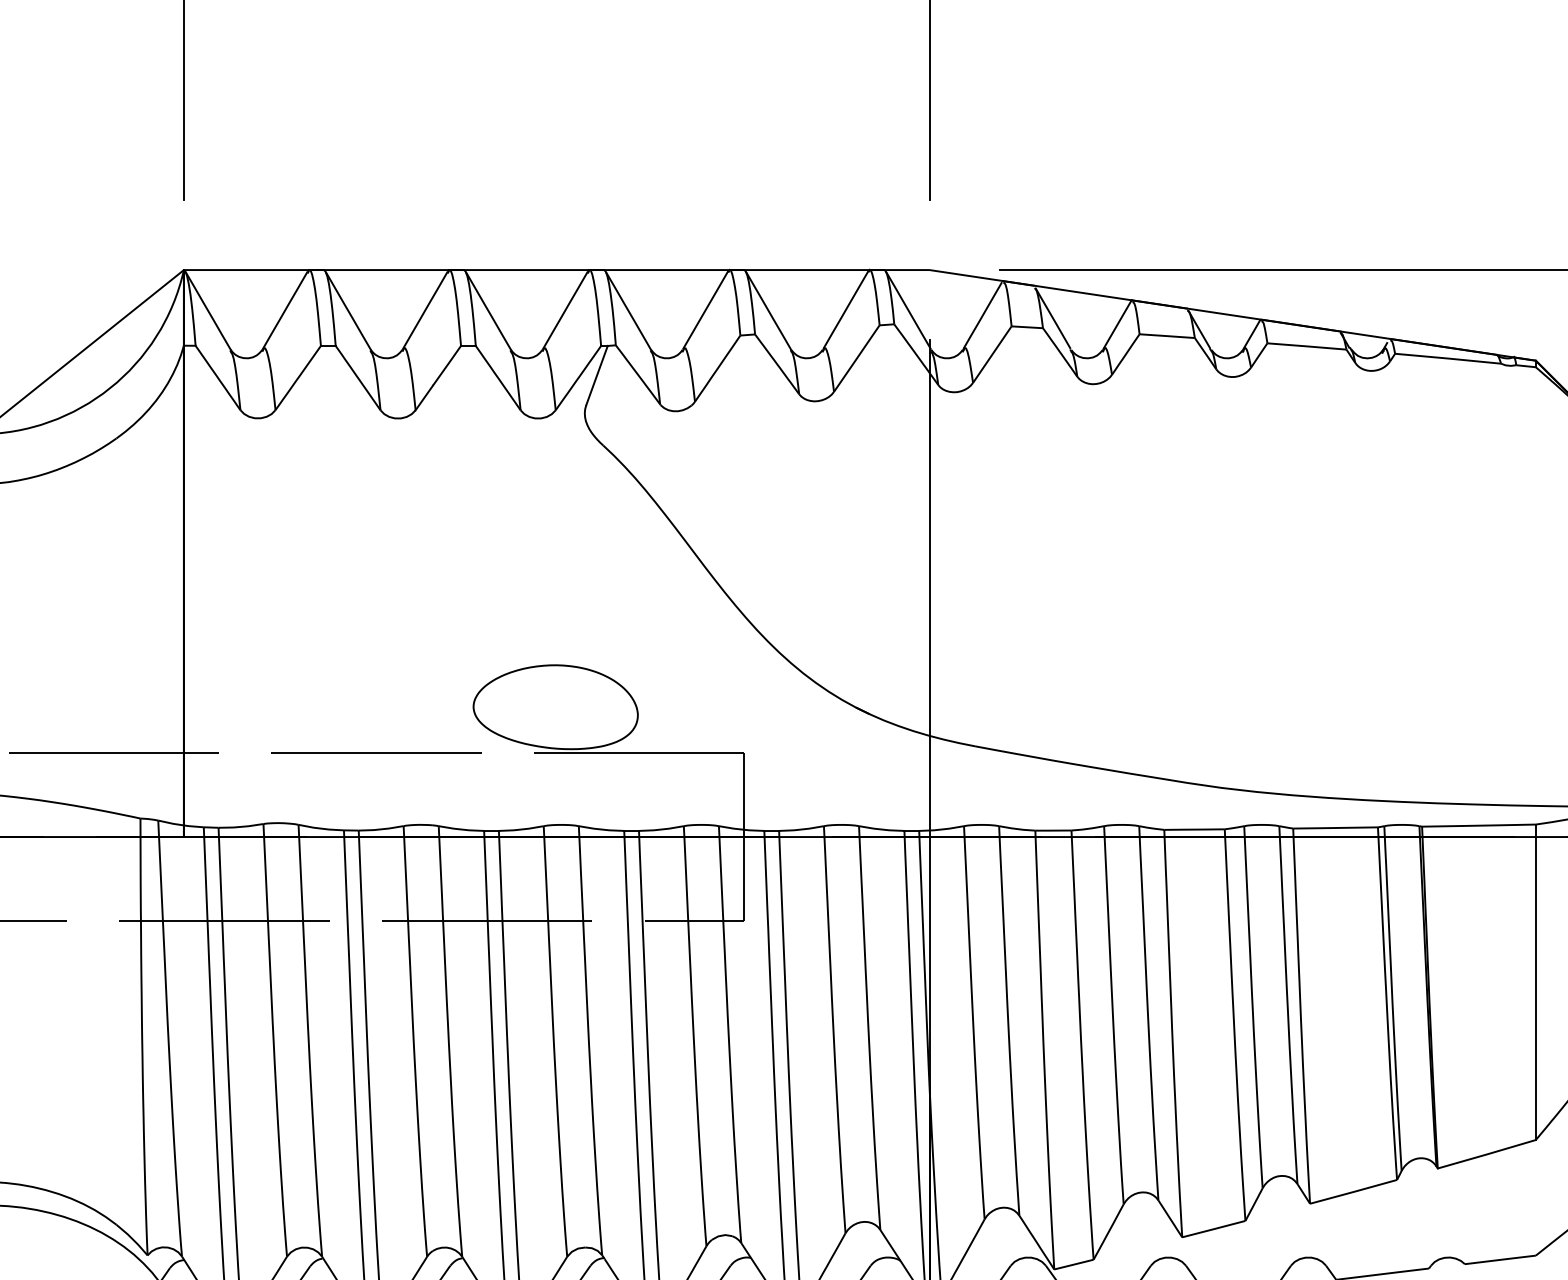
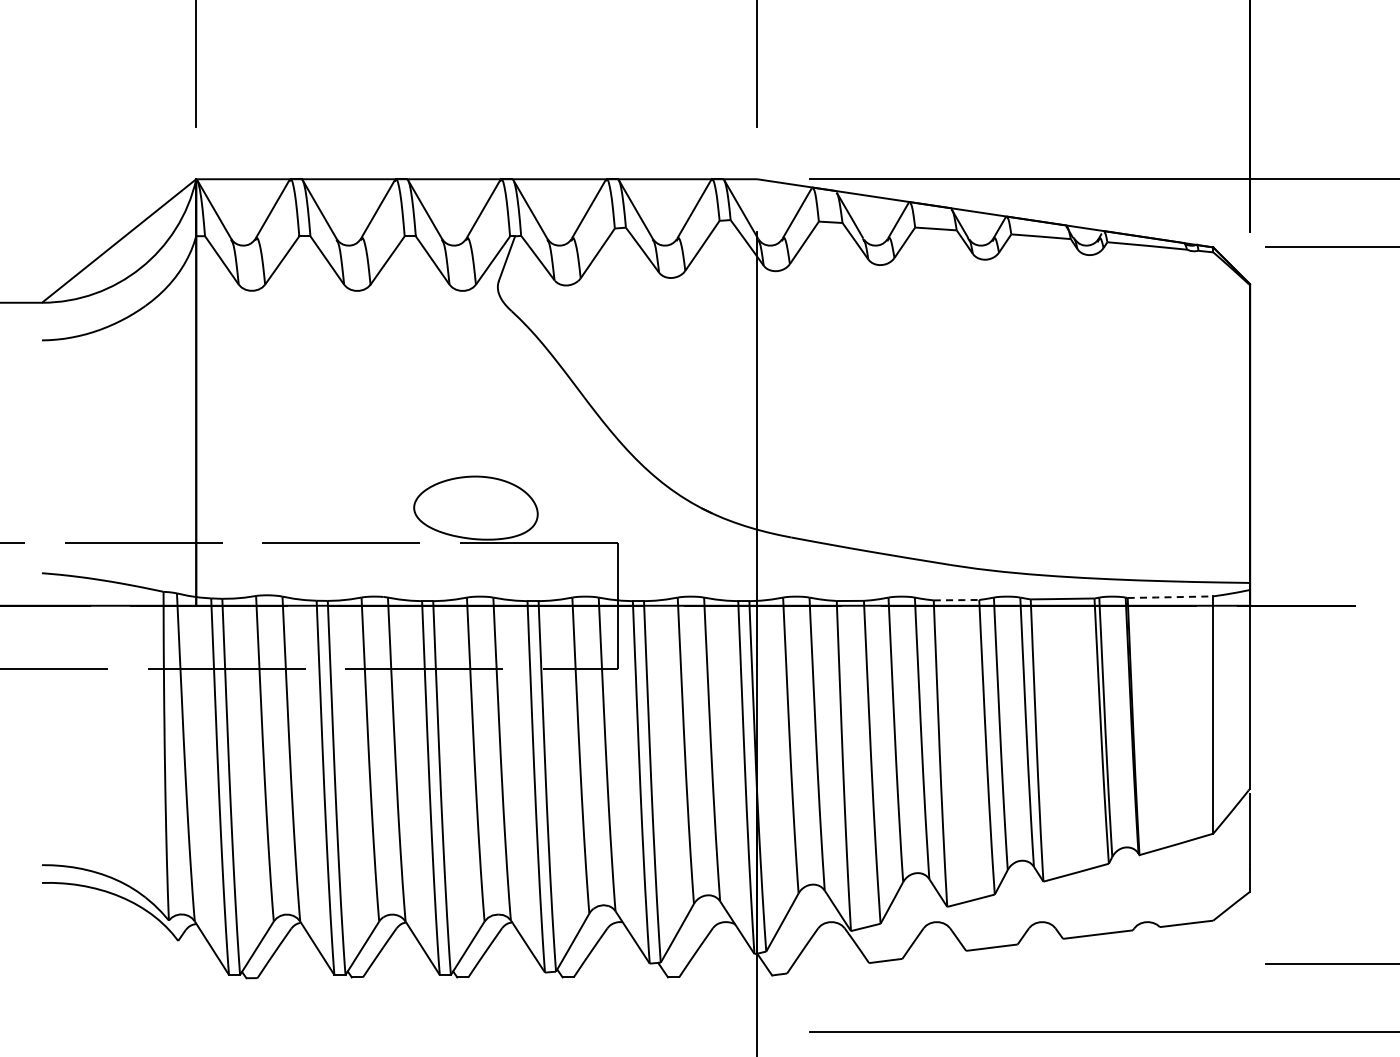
line: (1478, 826) -> (1170, 597), solid -> dashed
line: (1194, 830) -> (956, 600), solid -> dashed

